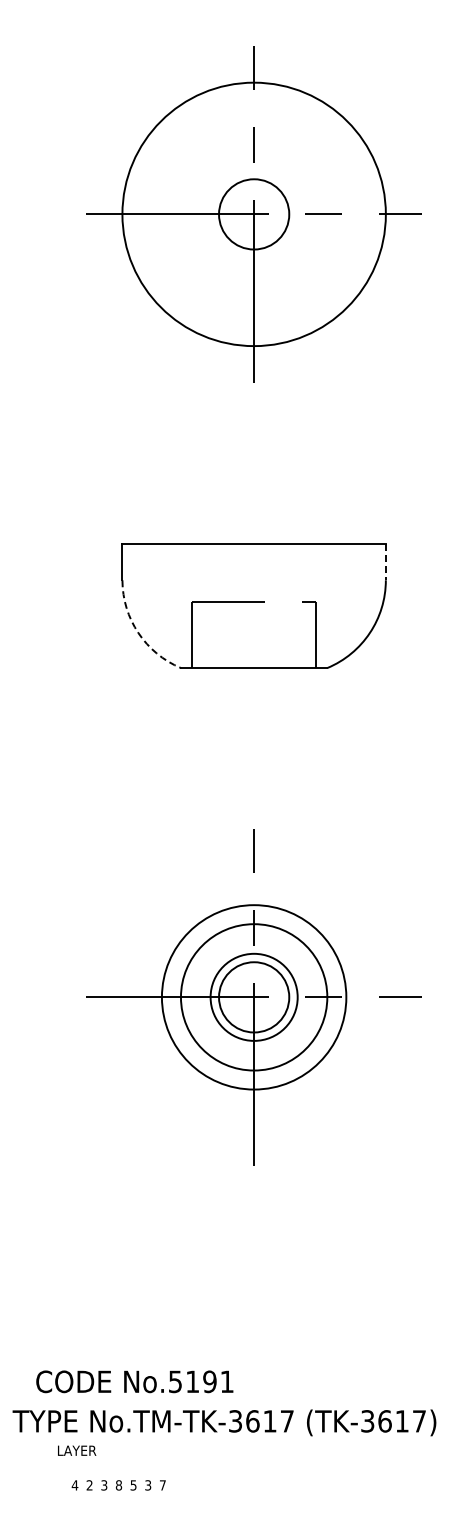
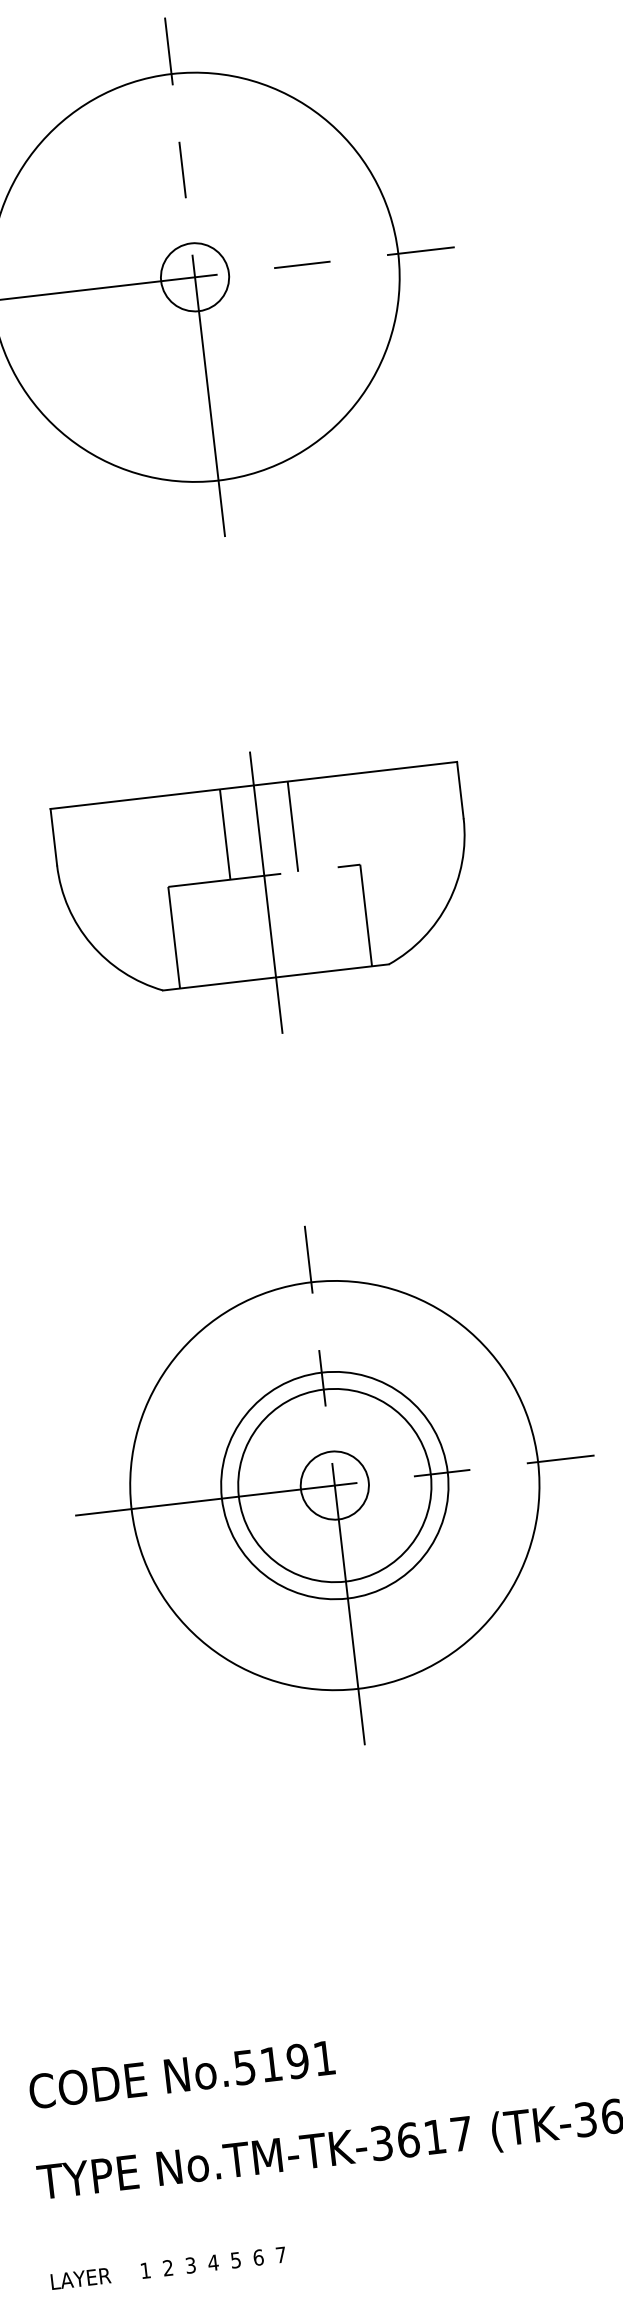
circle: (254, 214) -> (195, 277), size x0.62
line: (385, 562) -> (459, 791), dashed -> solid
line: (232, 572) -> (225, 833), added
line: (276, 572) -> (293, 825), added
line: (254, 605) -> (265, 880), added
arc: (138, 633) -> (91, 944), dashed -> solid
circle: (253, 997) -> (333, 1485), size x1.43
circle: (253, 997) -> (333, 1485), size x1.43
circle: (254, 997) -> (335, 1485), size x0.62
text: (134, 1381) -> (181, 2074), moved
text: (77, 1450) -> (81, 2278), moved
text: (74, 1485) -> (144, 2270), 4 -> 1
text: (118, 1485) -> (212, 2263), 8 -> 4
text: (148, 1485) -> (258, 2257), 3 -> 6

